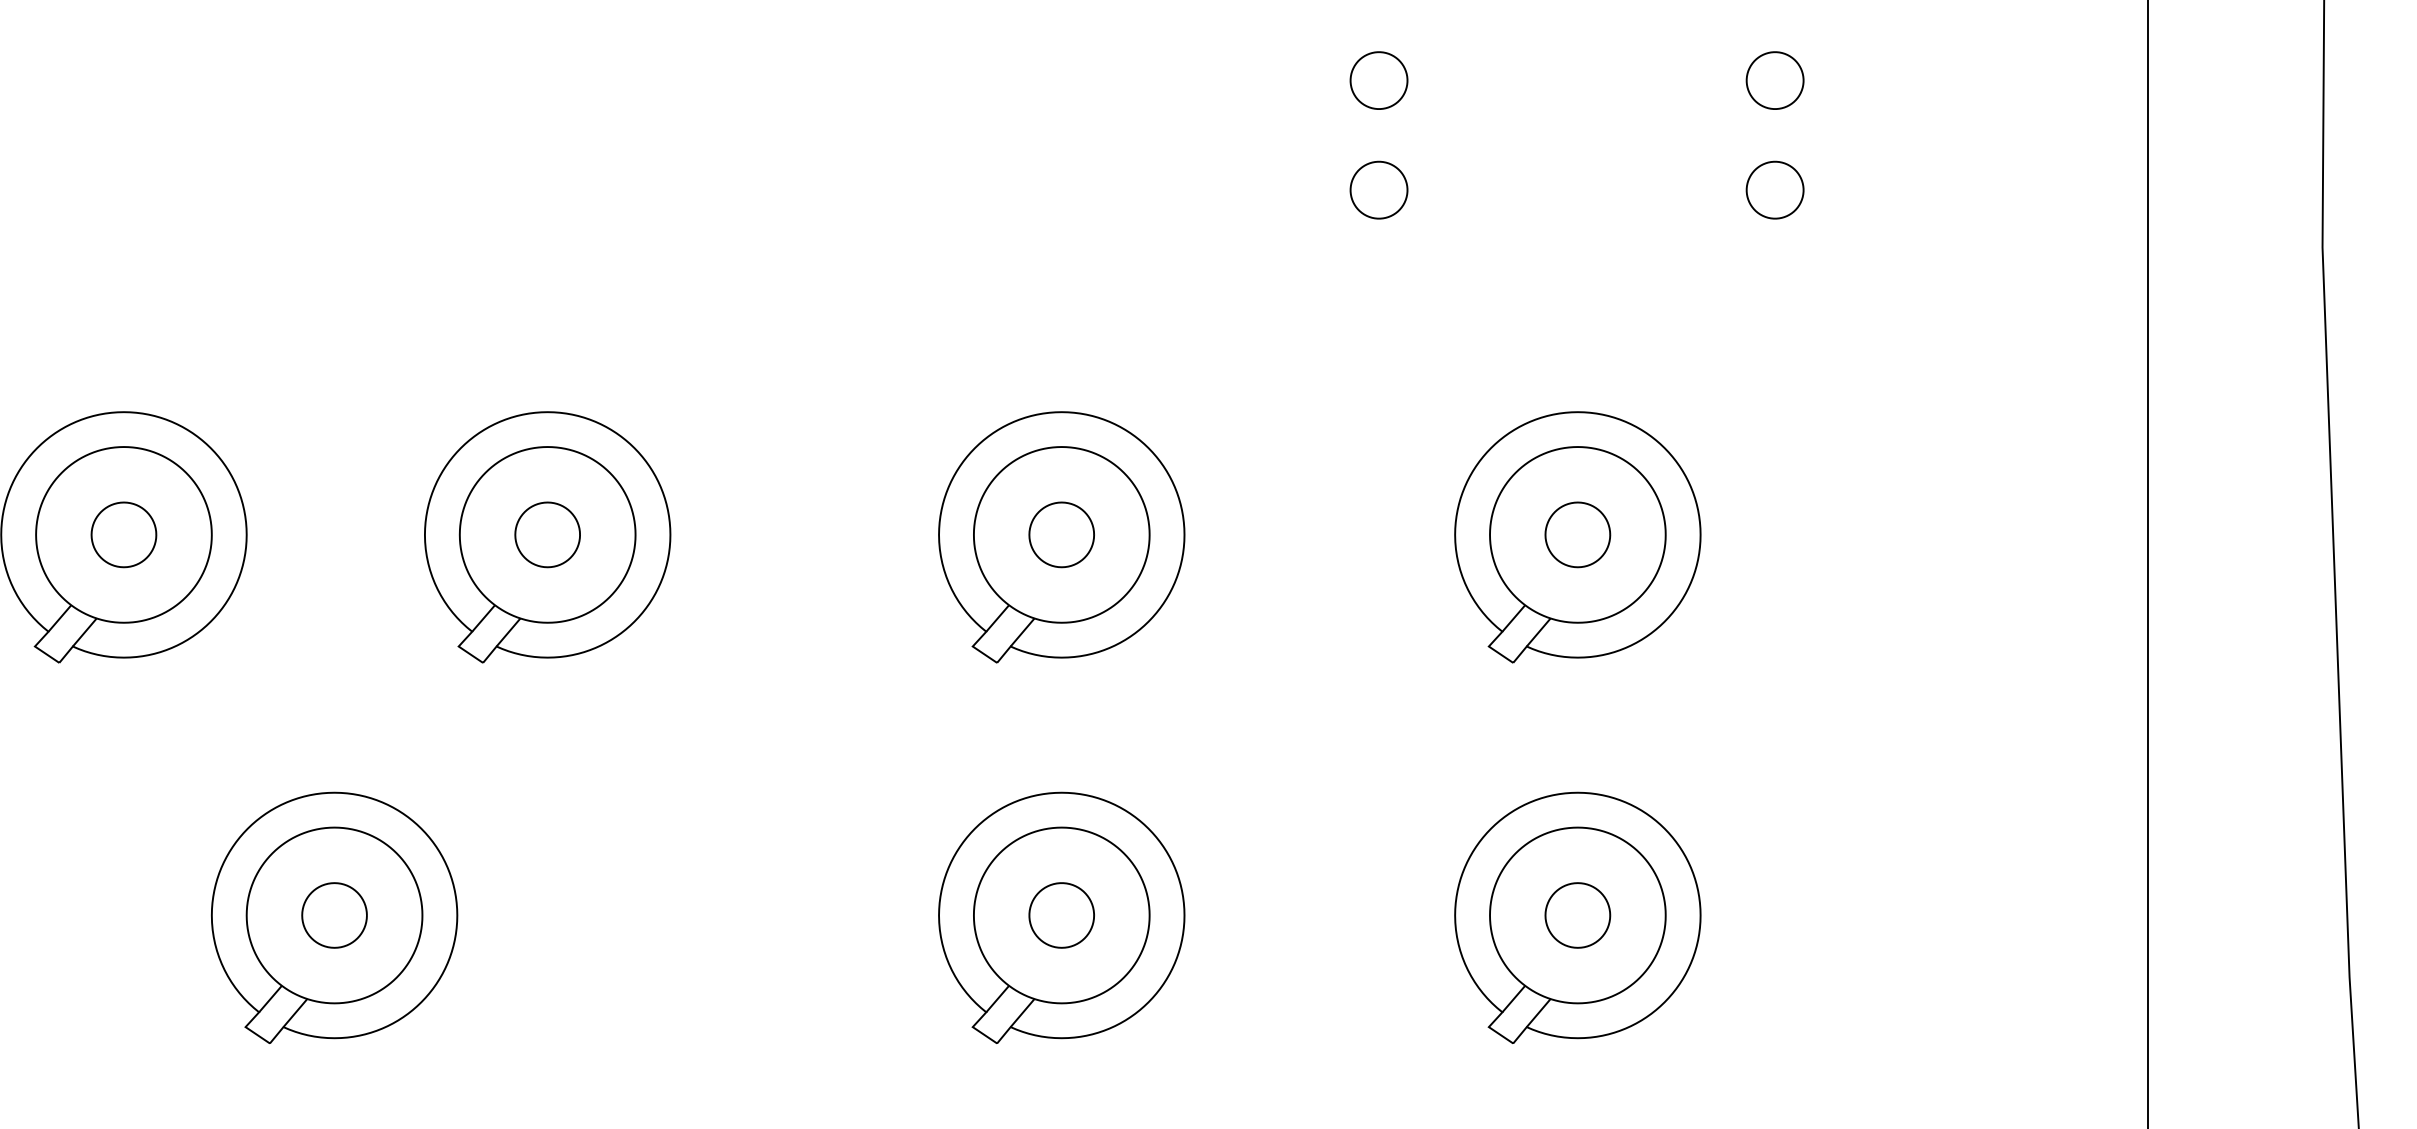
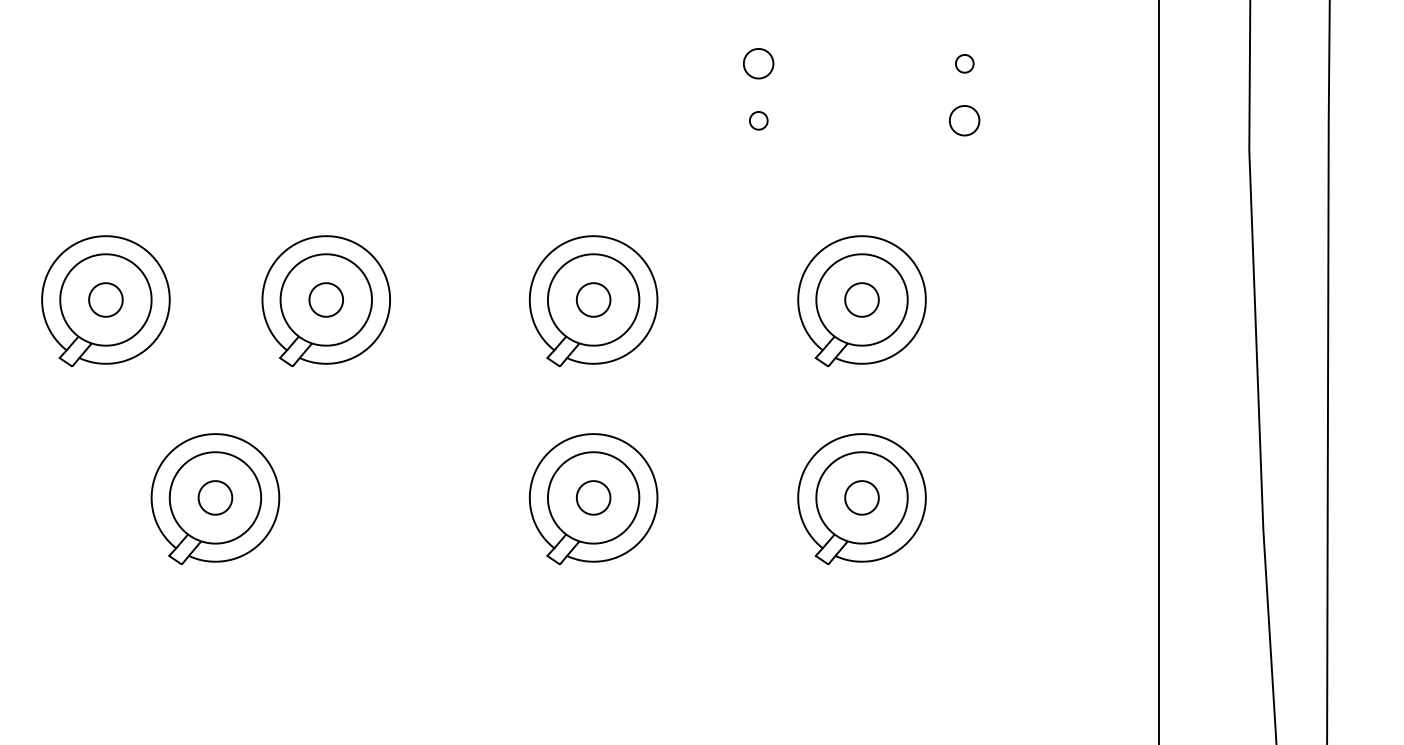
part: (1774, 80) -> (964, 63), size x0.6
part: (1378, 189) -> (758, 120), size x0.6

